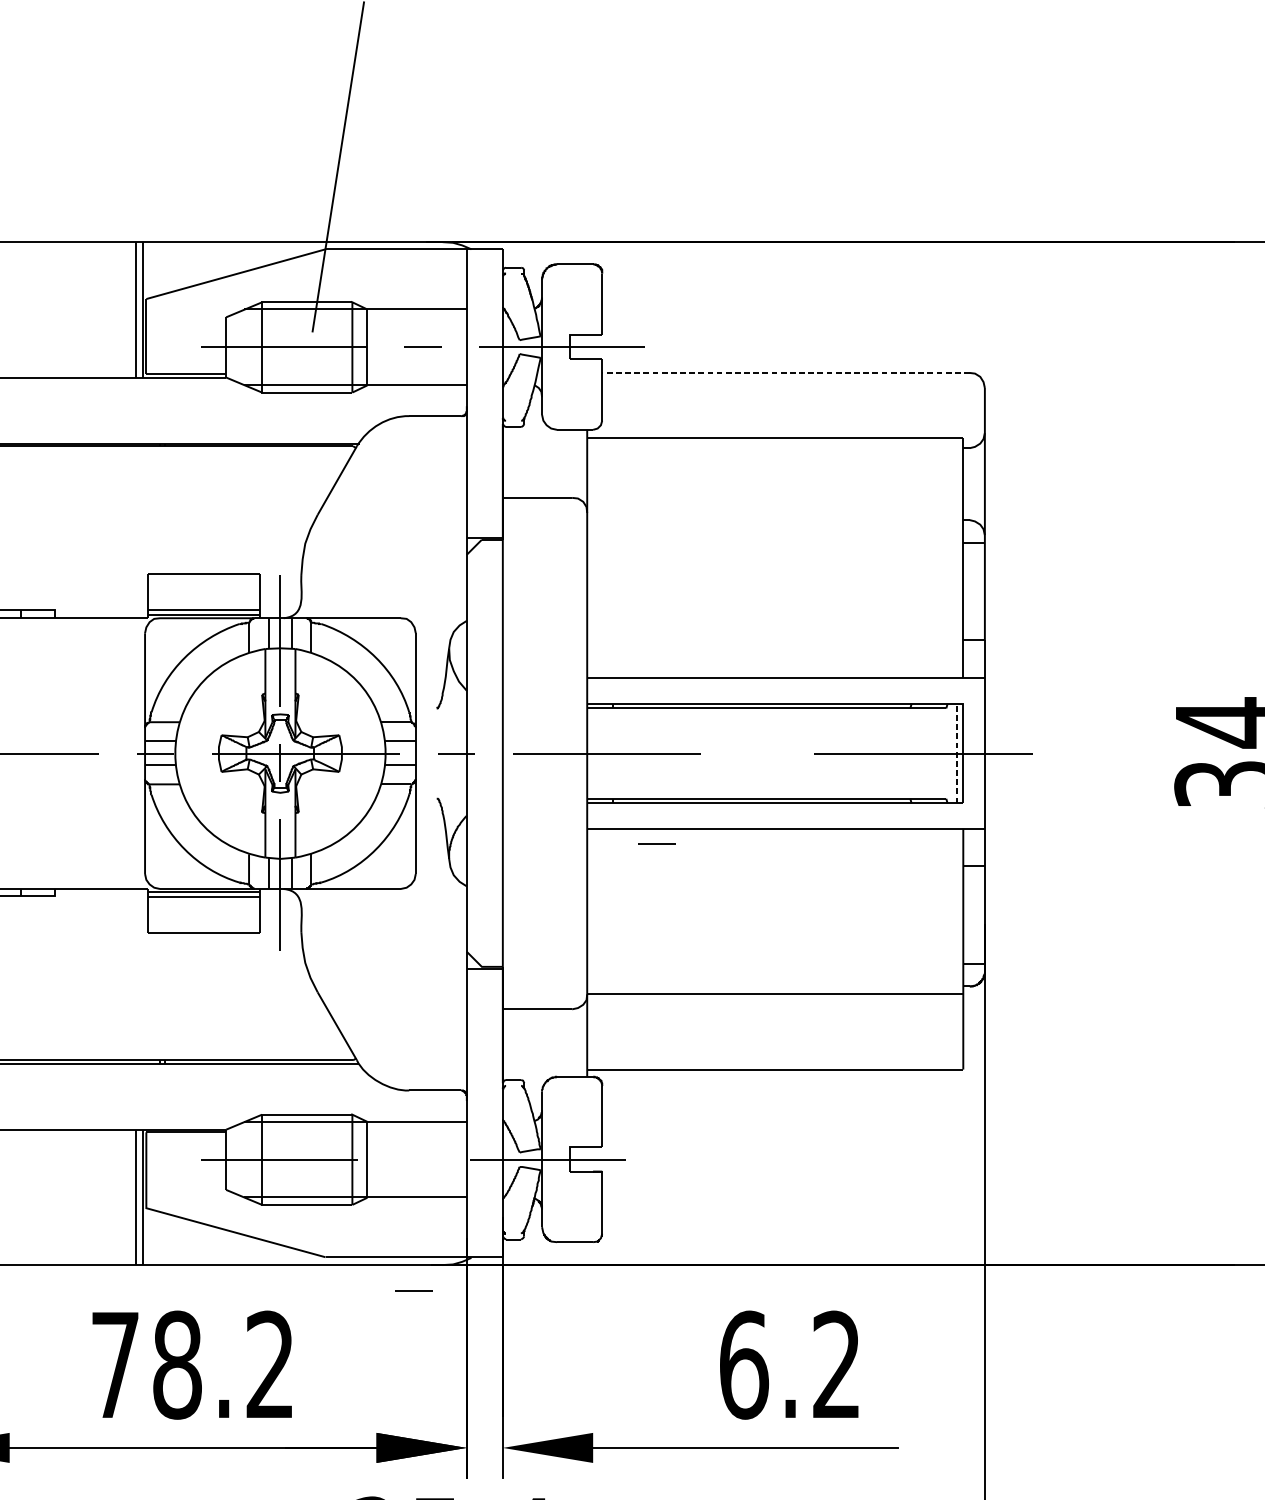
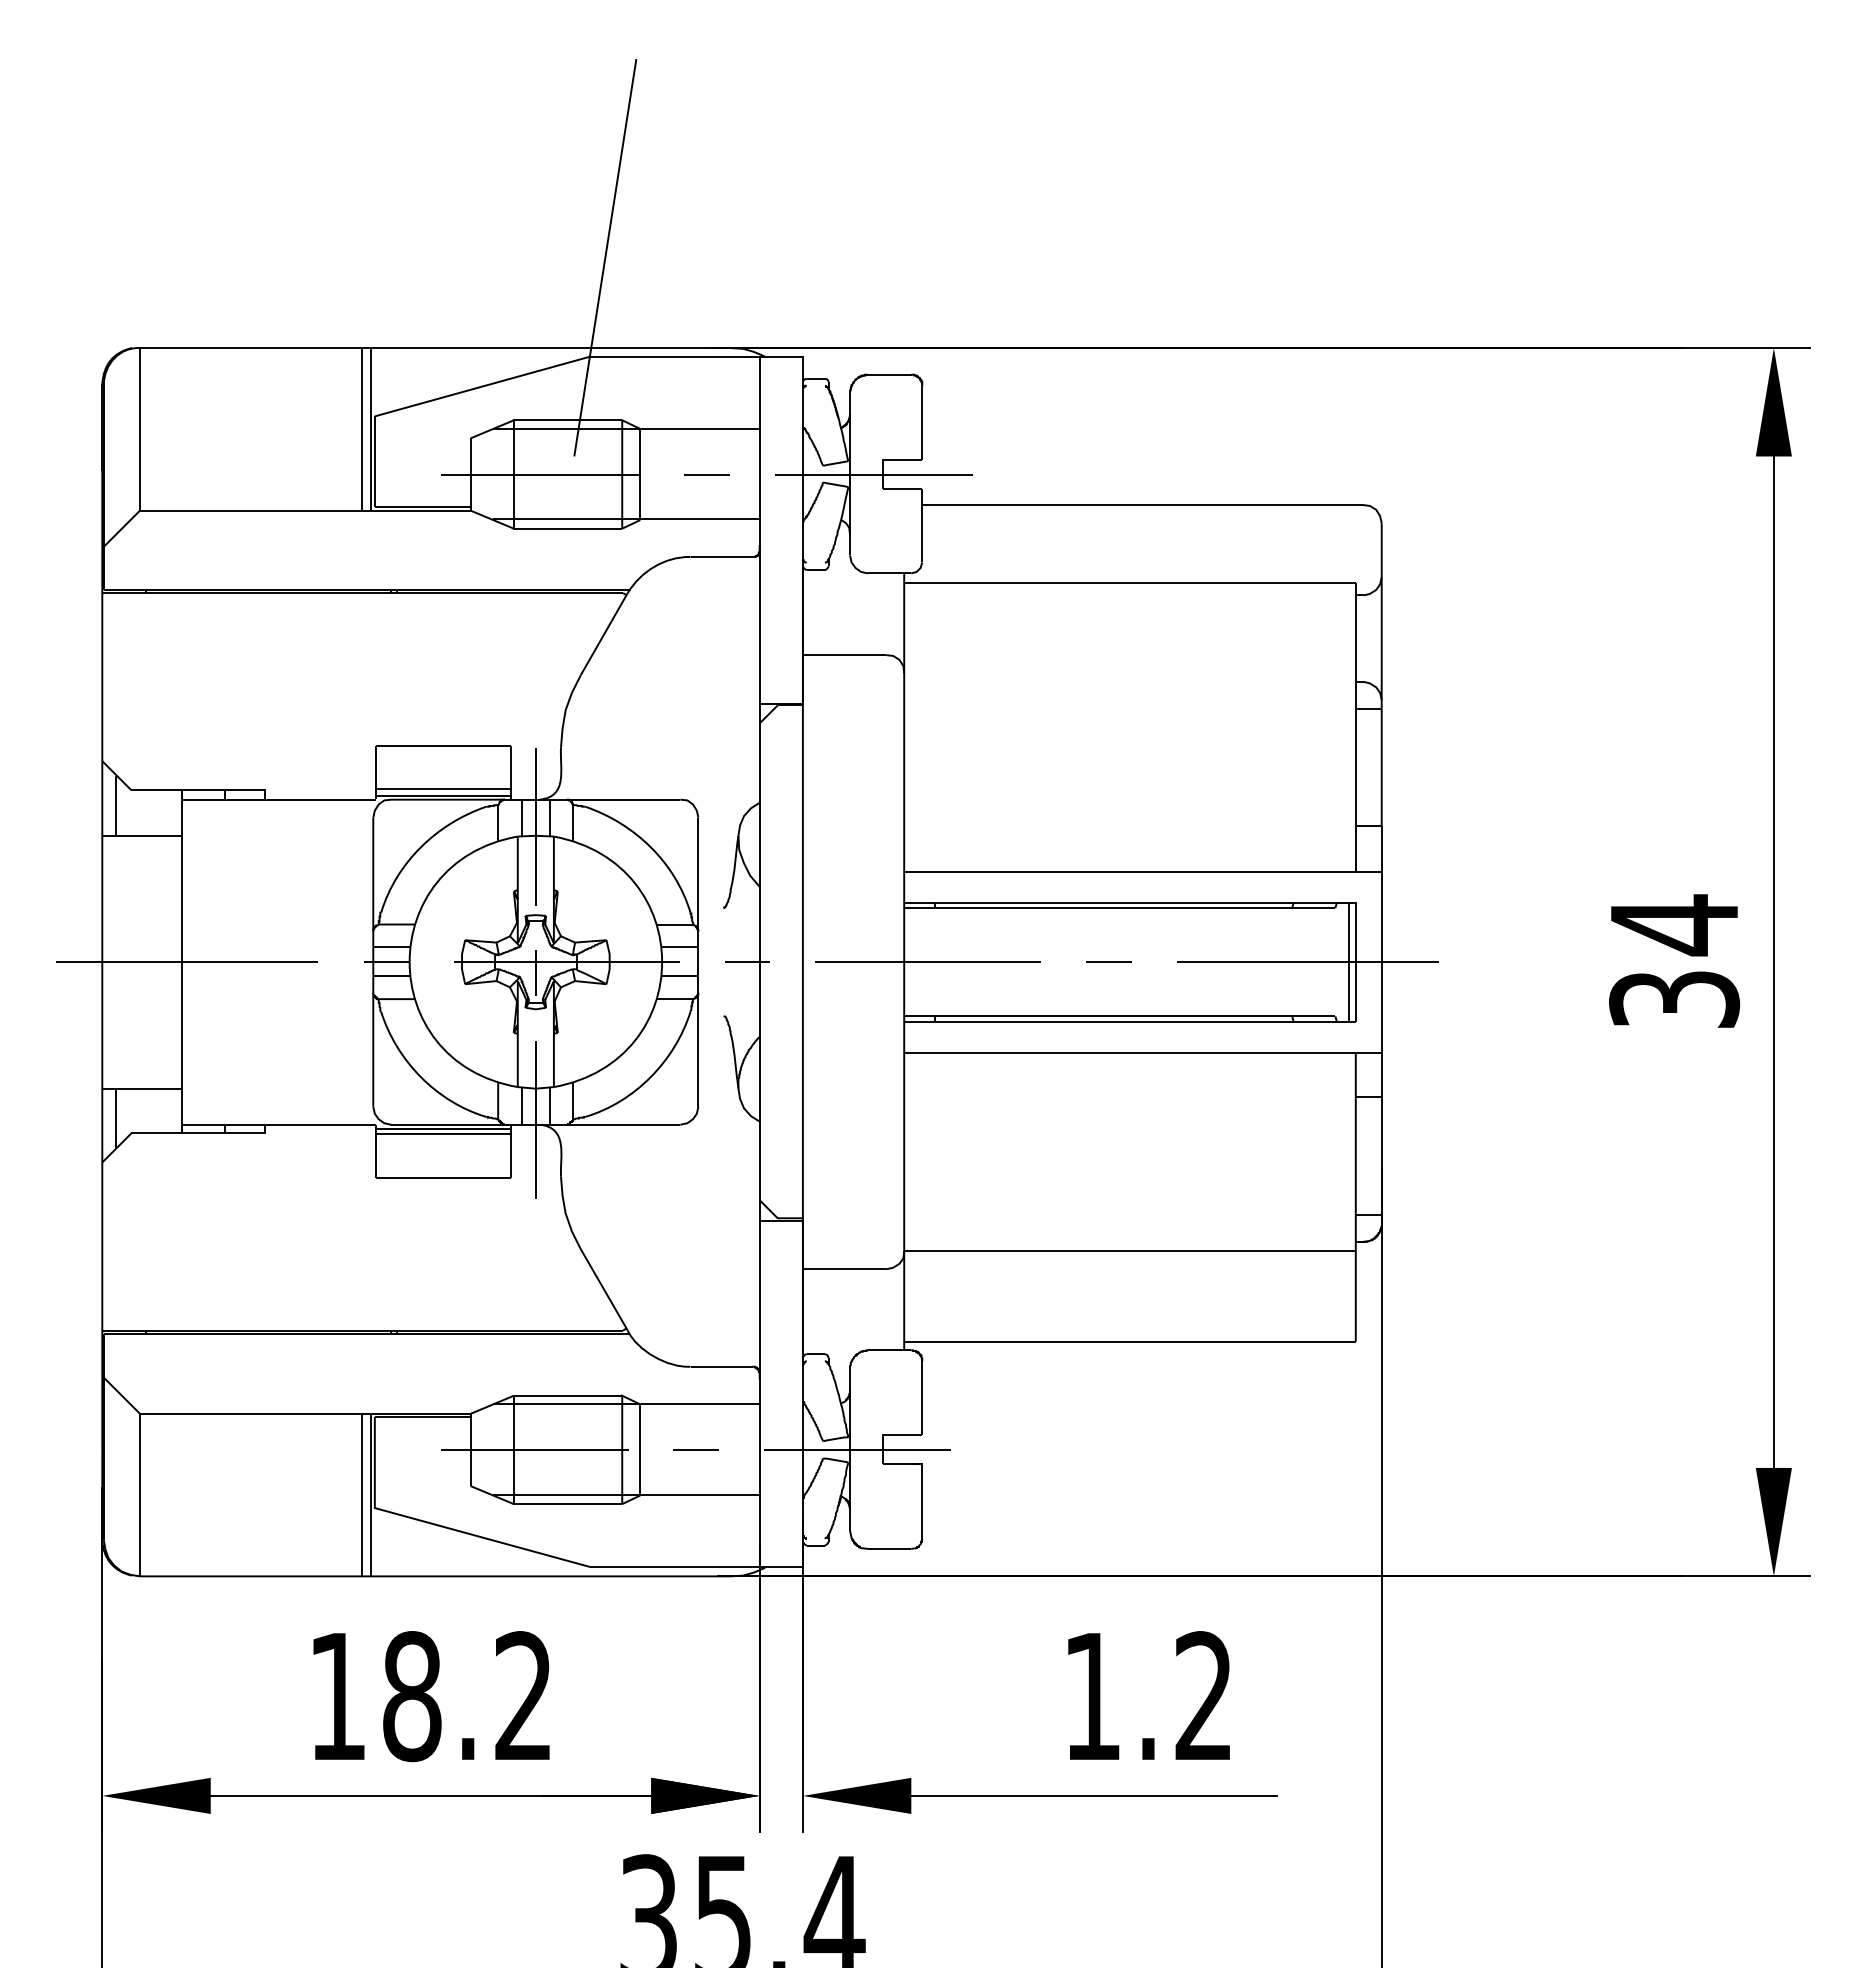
line: (785, 373) -> (1142, 505), dashed -> solid
line: (957, 753) -> (1348, 962), dashed -> solid
line: (656, 843) -> (1108, 961), moved
line: (413, 1290) -> (695, 1449), moved
text: (115, 1365) -> (337, 1696), 78.2 -> 18.2
text: (744, 1365) -> (1092, 1696), 6.2 -> 1.2

